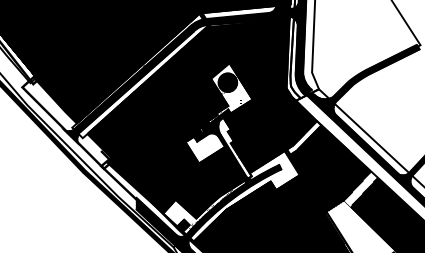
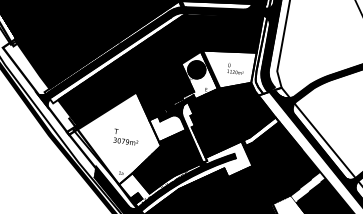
fill: (257, 77) -> (225, 68), removed
hatch: (154, 163) -> (117, 136), removed

